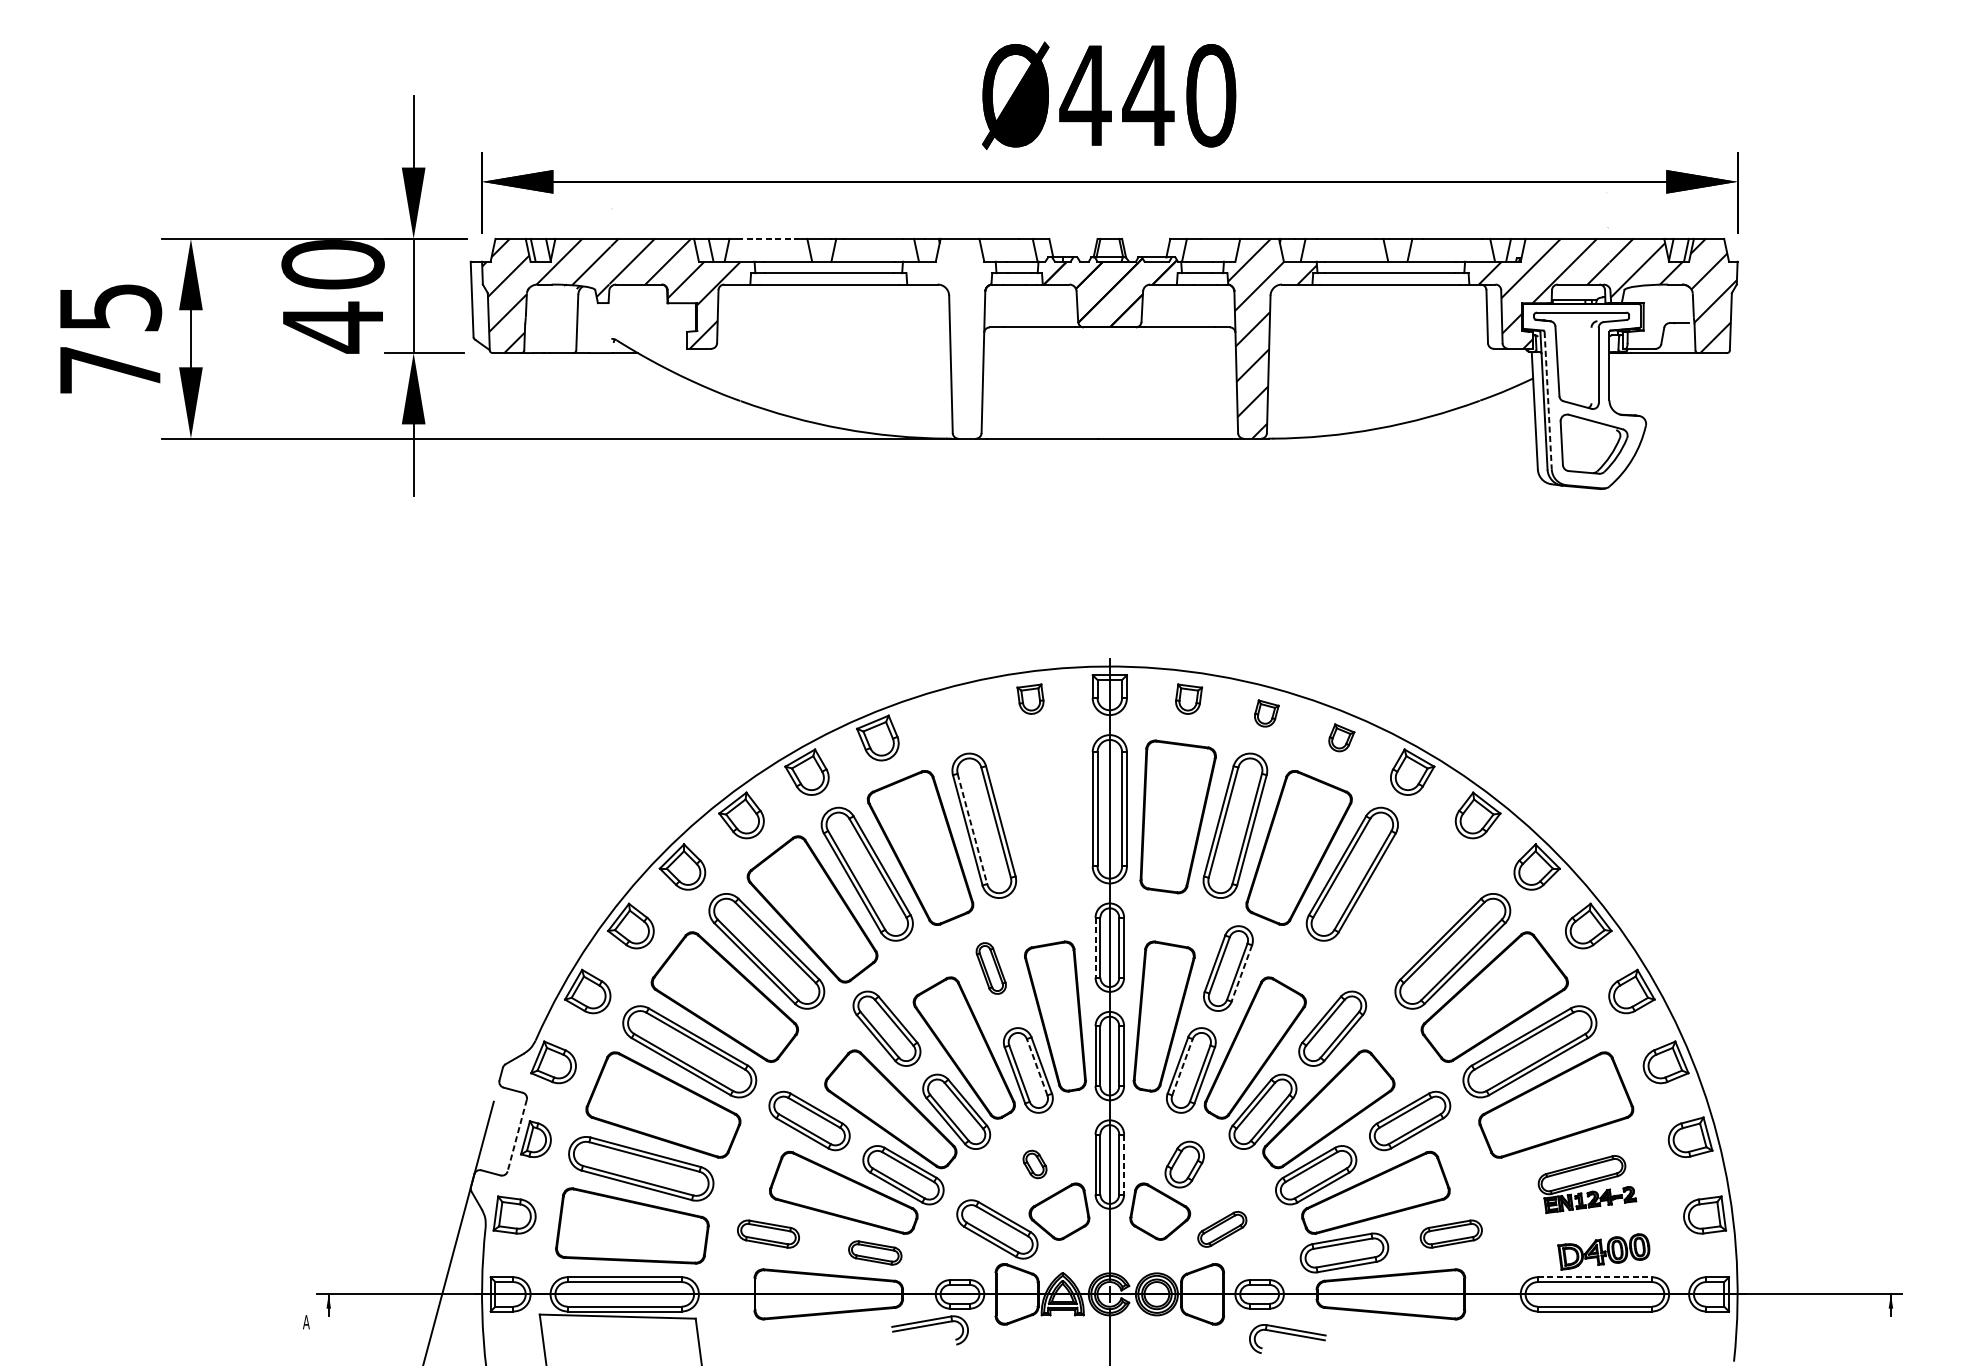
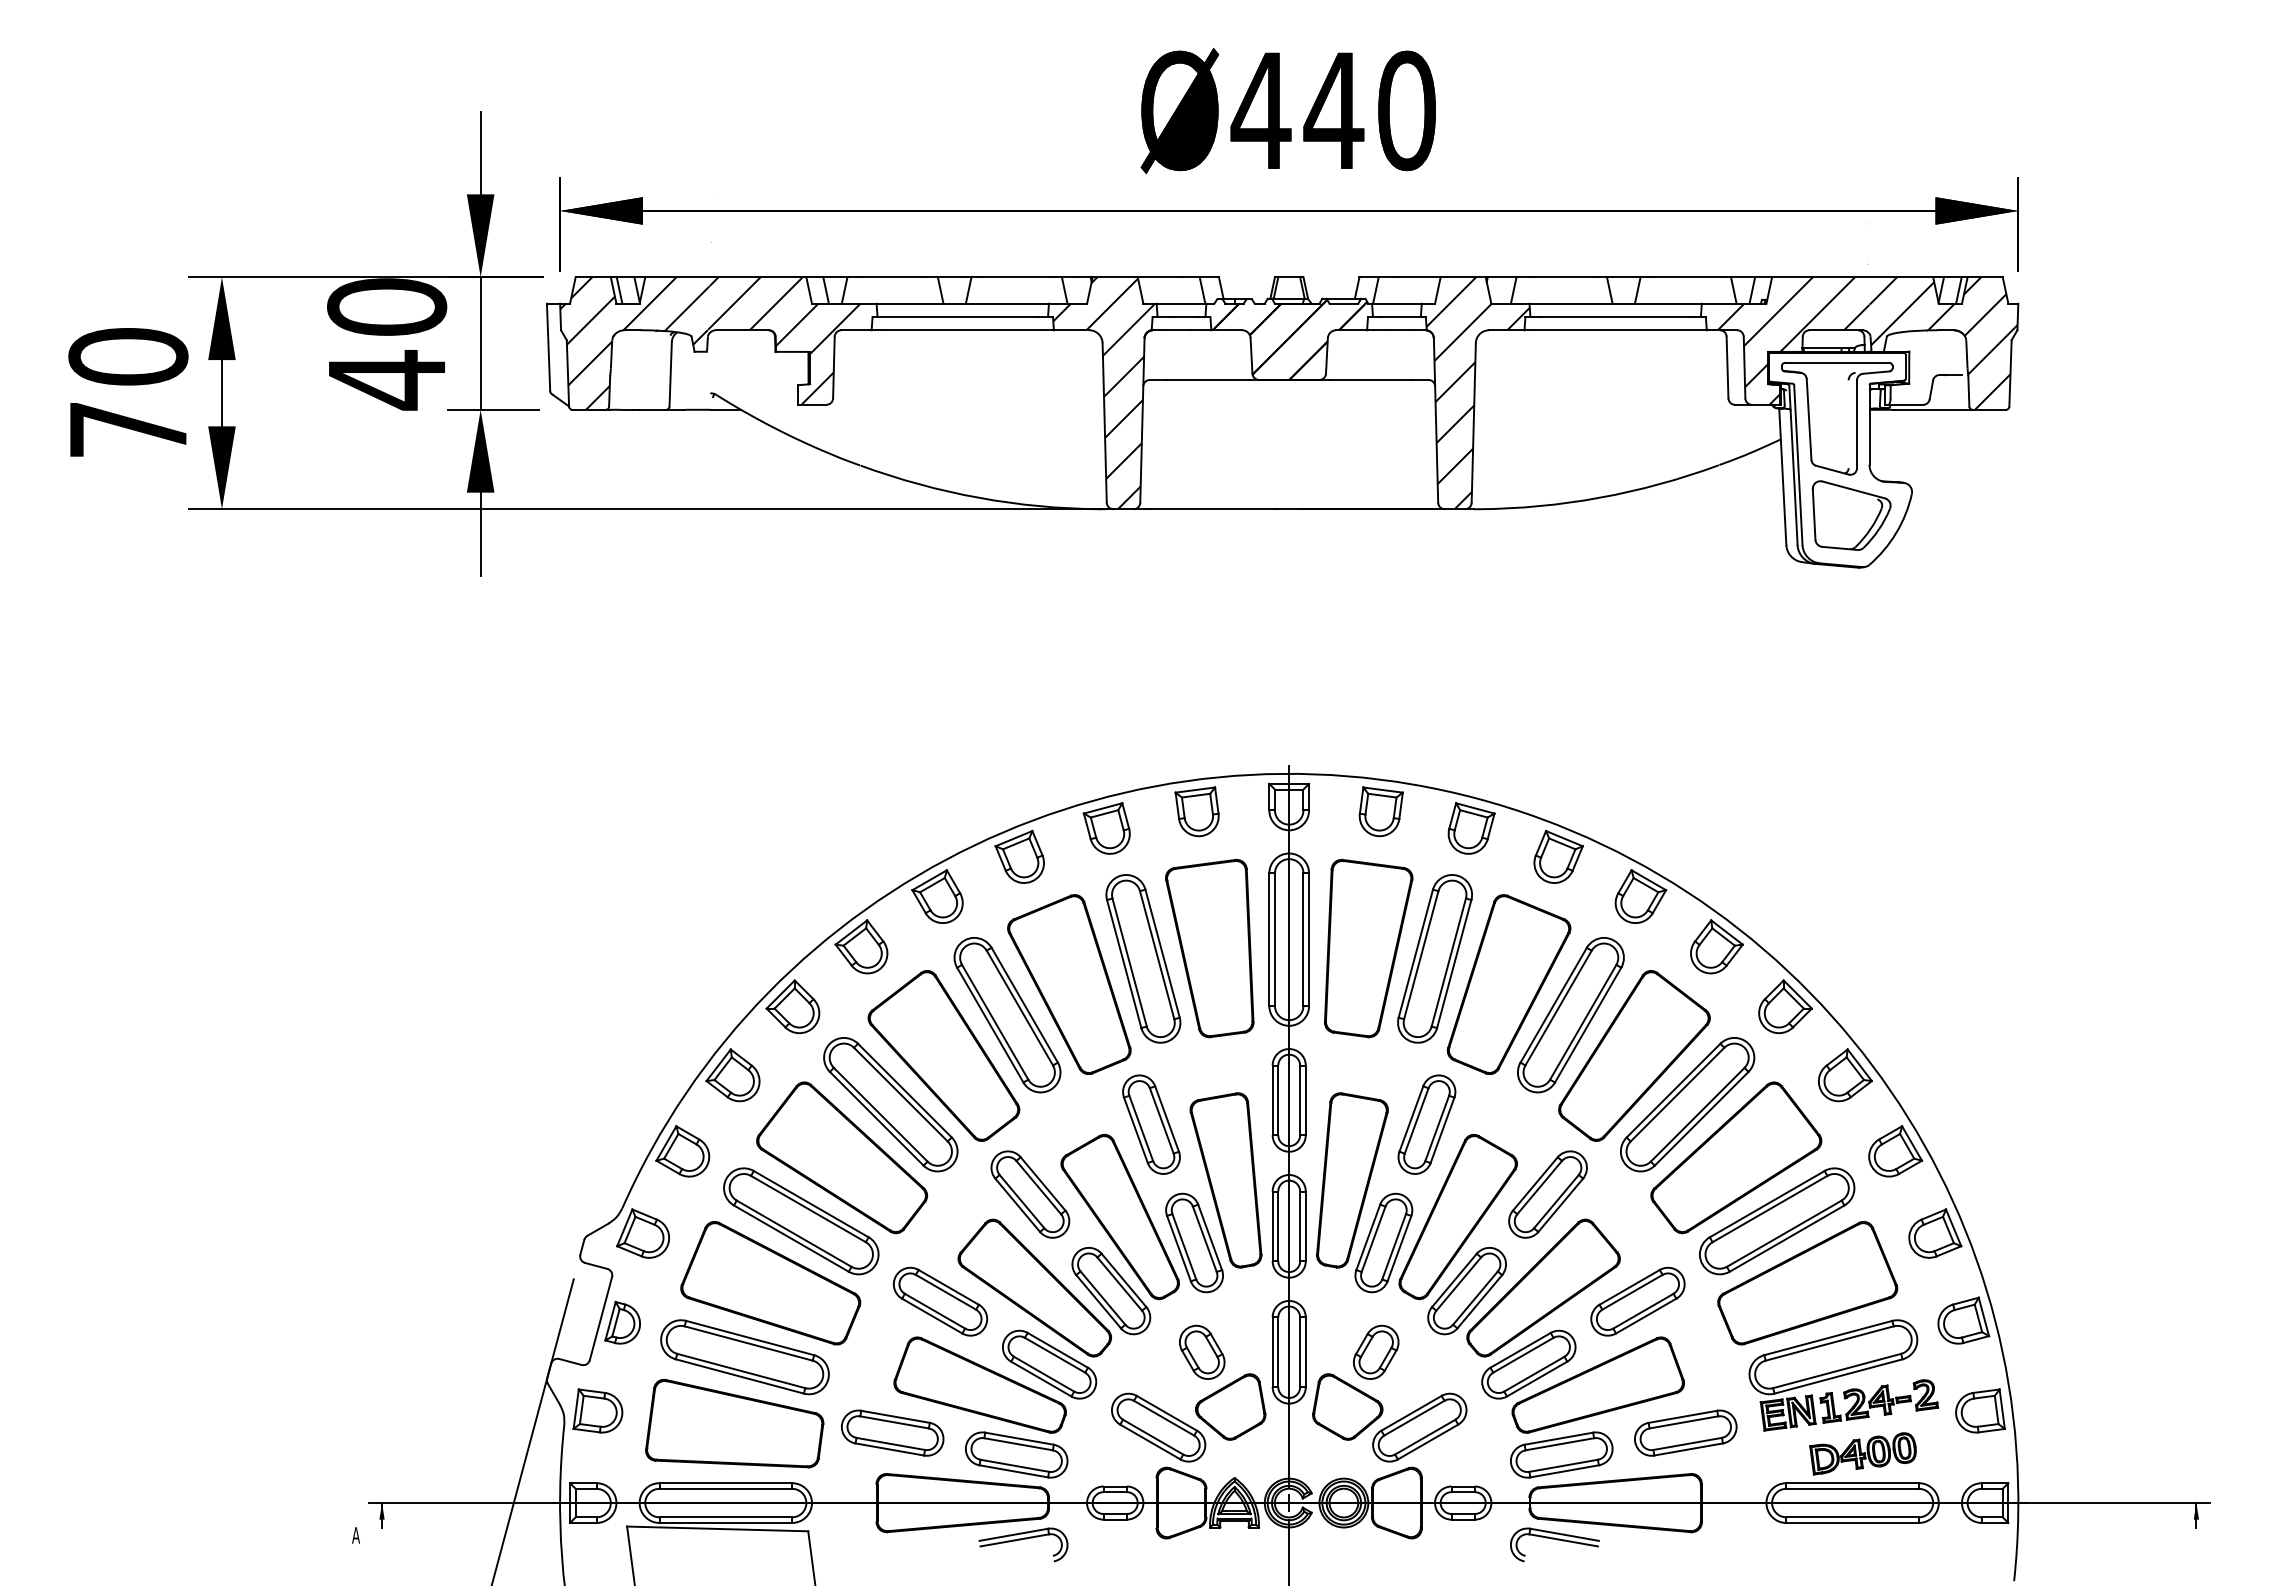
line: (767, 239) -> (891, 277), dashed -> solid
text: (110, 307) -> (128, 356), 75 -> 70
hatch: (950, 339) -> (1104, 393), added
line: (1548, 401) -> (1798, 465), dashed -> solid
part: (1030, 698) -> (1196, 811), size x1.43
part: (1188, 698) -> (1380, 811), size x1.43
part: (952, 713) -> (1106, 828), added
part: (1266, 713) -> (1471, 828), size x1.67
part: (1341, 737) -> (1558, 856), size x1.67
part: (1041, 816) -> (1209, 948), added
line: (972, 829) -> (1129, 963), dashed -> solid
part: (1407, 909) -> (1634, 1055), added
line: (1095, 947) -> (1272, 1100), dashed -> solid
part: (991, 968) -> (1151, 1124), size x1.67
line: (1241, 973) -> (1442, 1130), dashed -> solid
line: (1036, 1067) -> (1204, 1239), dashed -> solid
line: (1182, 1067) -> (1373, 1239), dashed -> solid
line: (516, 1136) -> (600, 1319), dashed -> solid
part: (1035, 1163) -> (1202, 1351), size x1.67
line: (1123, 1164) -> (1305, 1352), dashed -> solid
part: (1587, 1184) -> (1843, 1375), size x1.67
part: (1222, 1229) -> (1419, 1427), size x1.67
part: (768, 1233) -> (892, 1432), size x1.43
part: (1451, 1233) -> (1685, 1432), size x1.43
part: (875, 1252) -> (1016, 1454), size x1.67
line: (1595, 1277) -> (1853, 1483), dashed -> solid
part: (930, 1330) -> (1023, 1544), moved
part: (1287, 1338) -> (1554, 1544), moved

